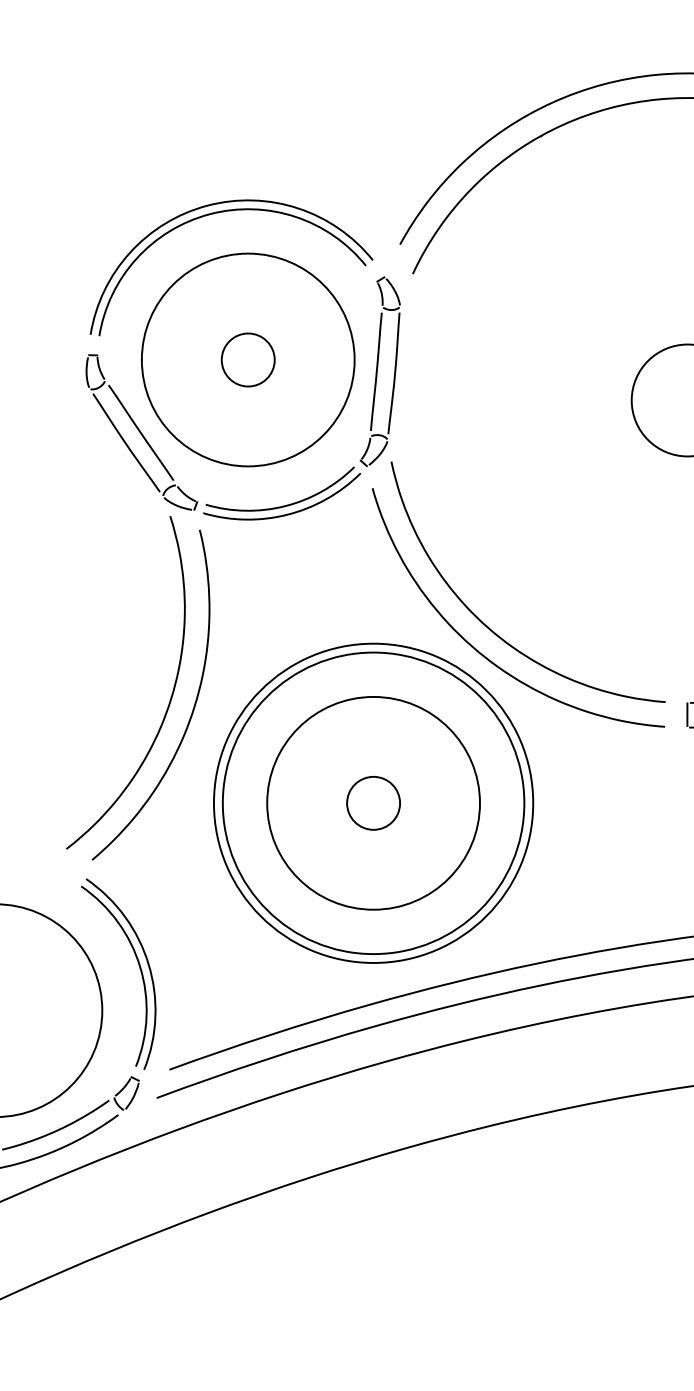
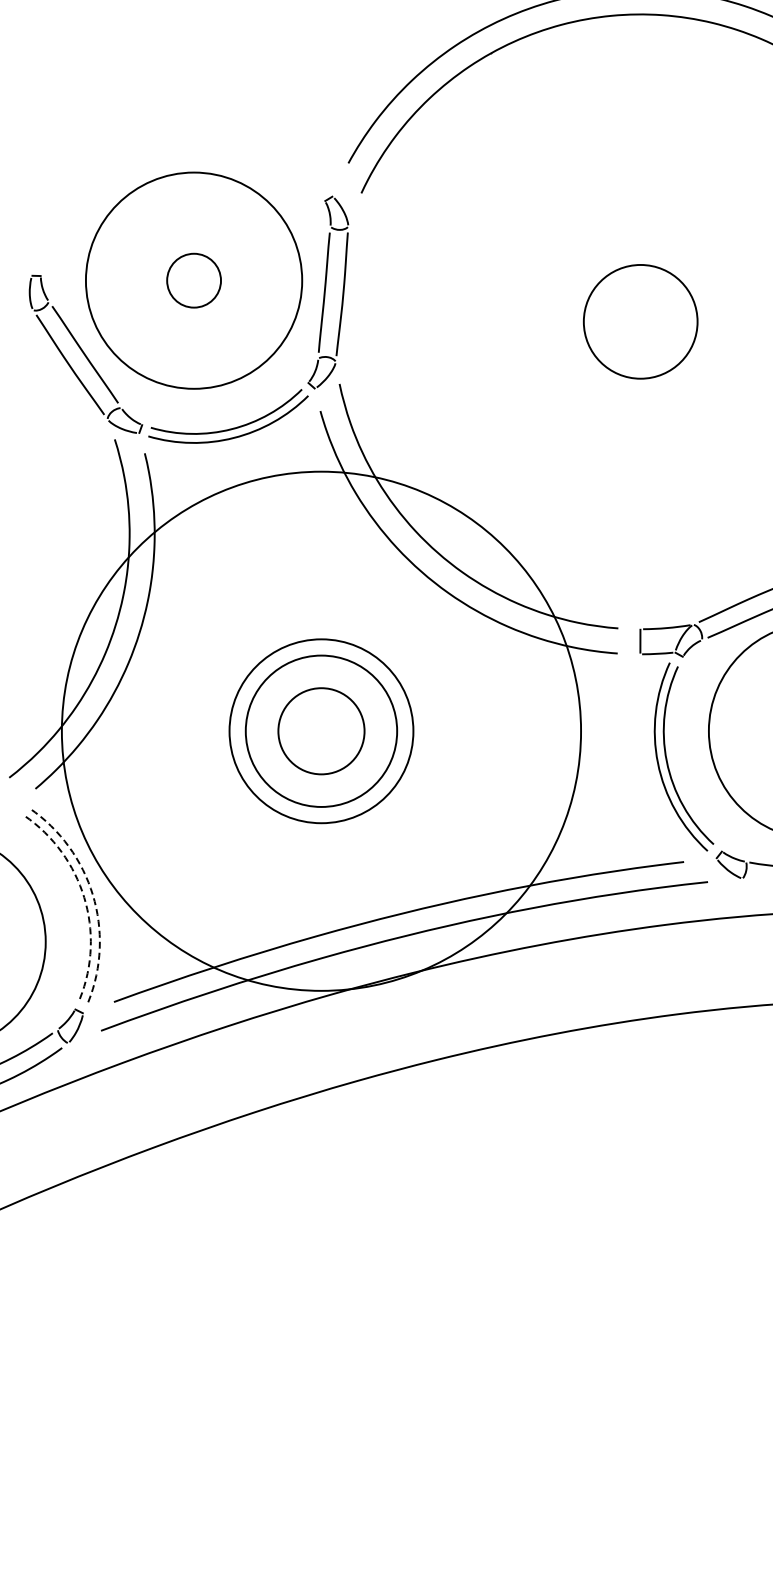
part: (220, 213) -> (165, 131), removed
circle: (373, 803) -> (321, 731), size x0.6
circle: (373, 803) -> (321, 731), size x0.7
circle: (373, 803) -> (321, 731), size x1.6
circle: (373, 803) -> (321, 731), size x1.6
arc: (148, 963) -> (92, 894), solid -> dashed
arc: (140, 966) -> (84, 897), solid -> dashed

